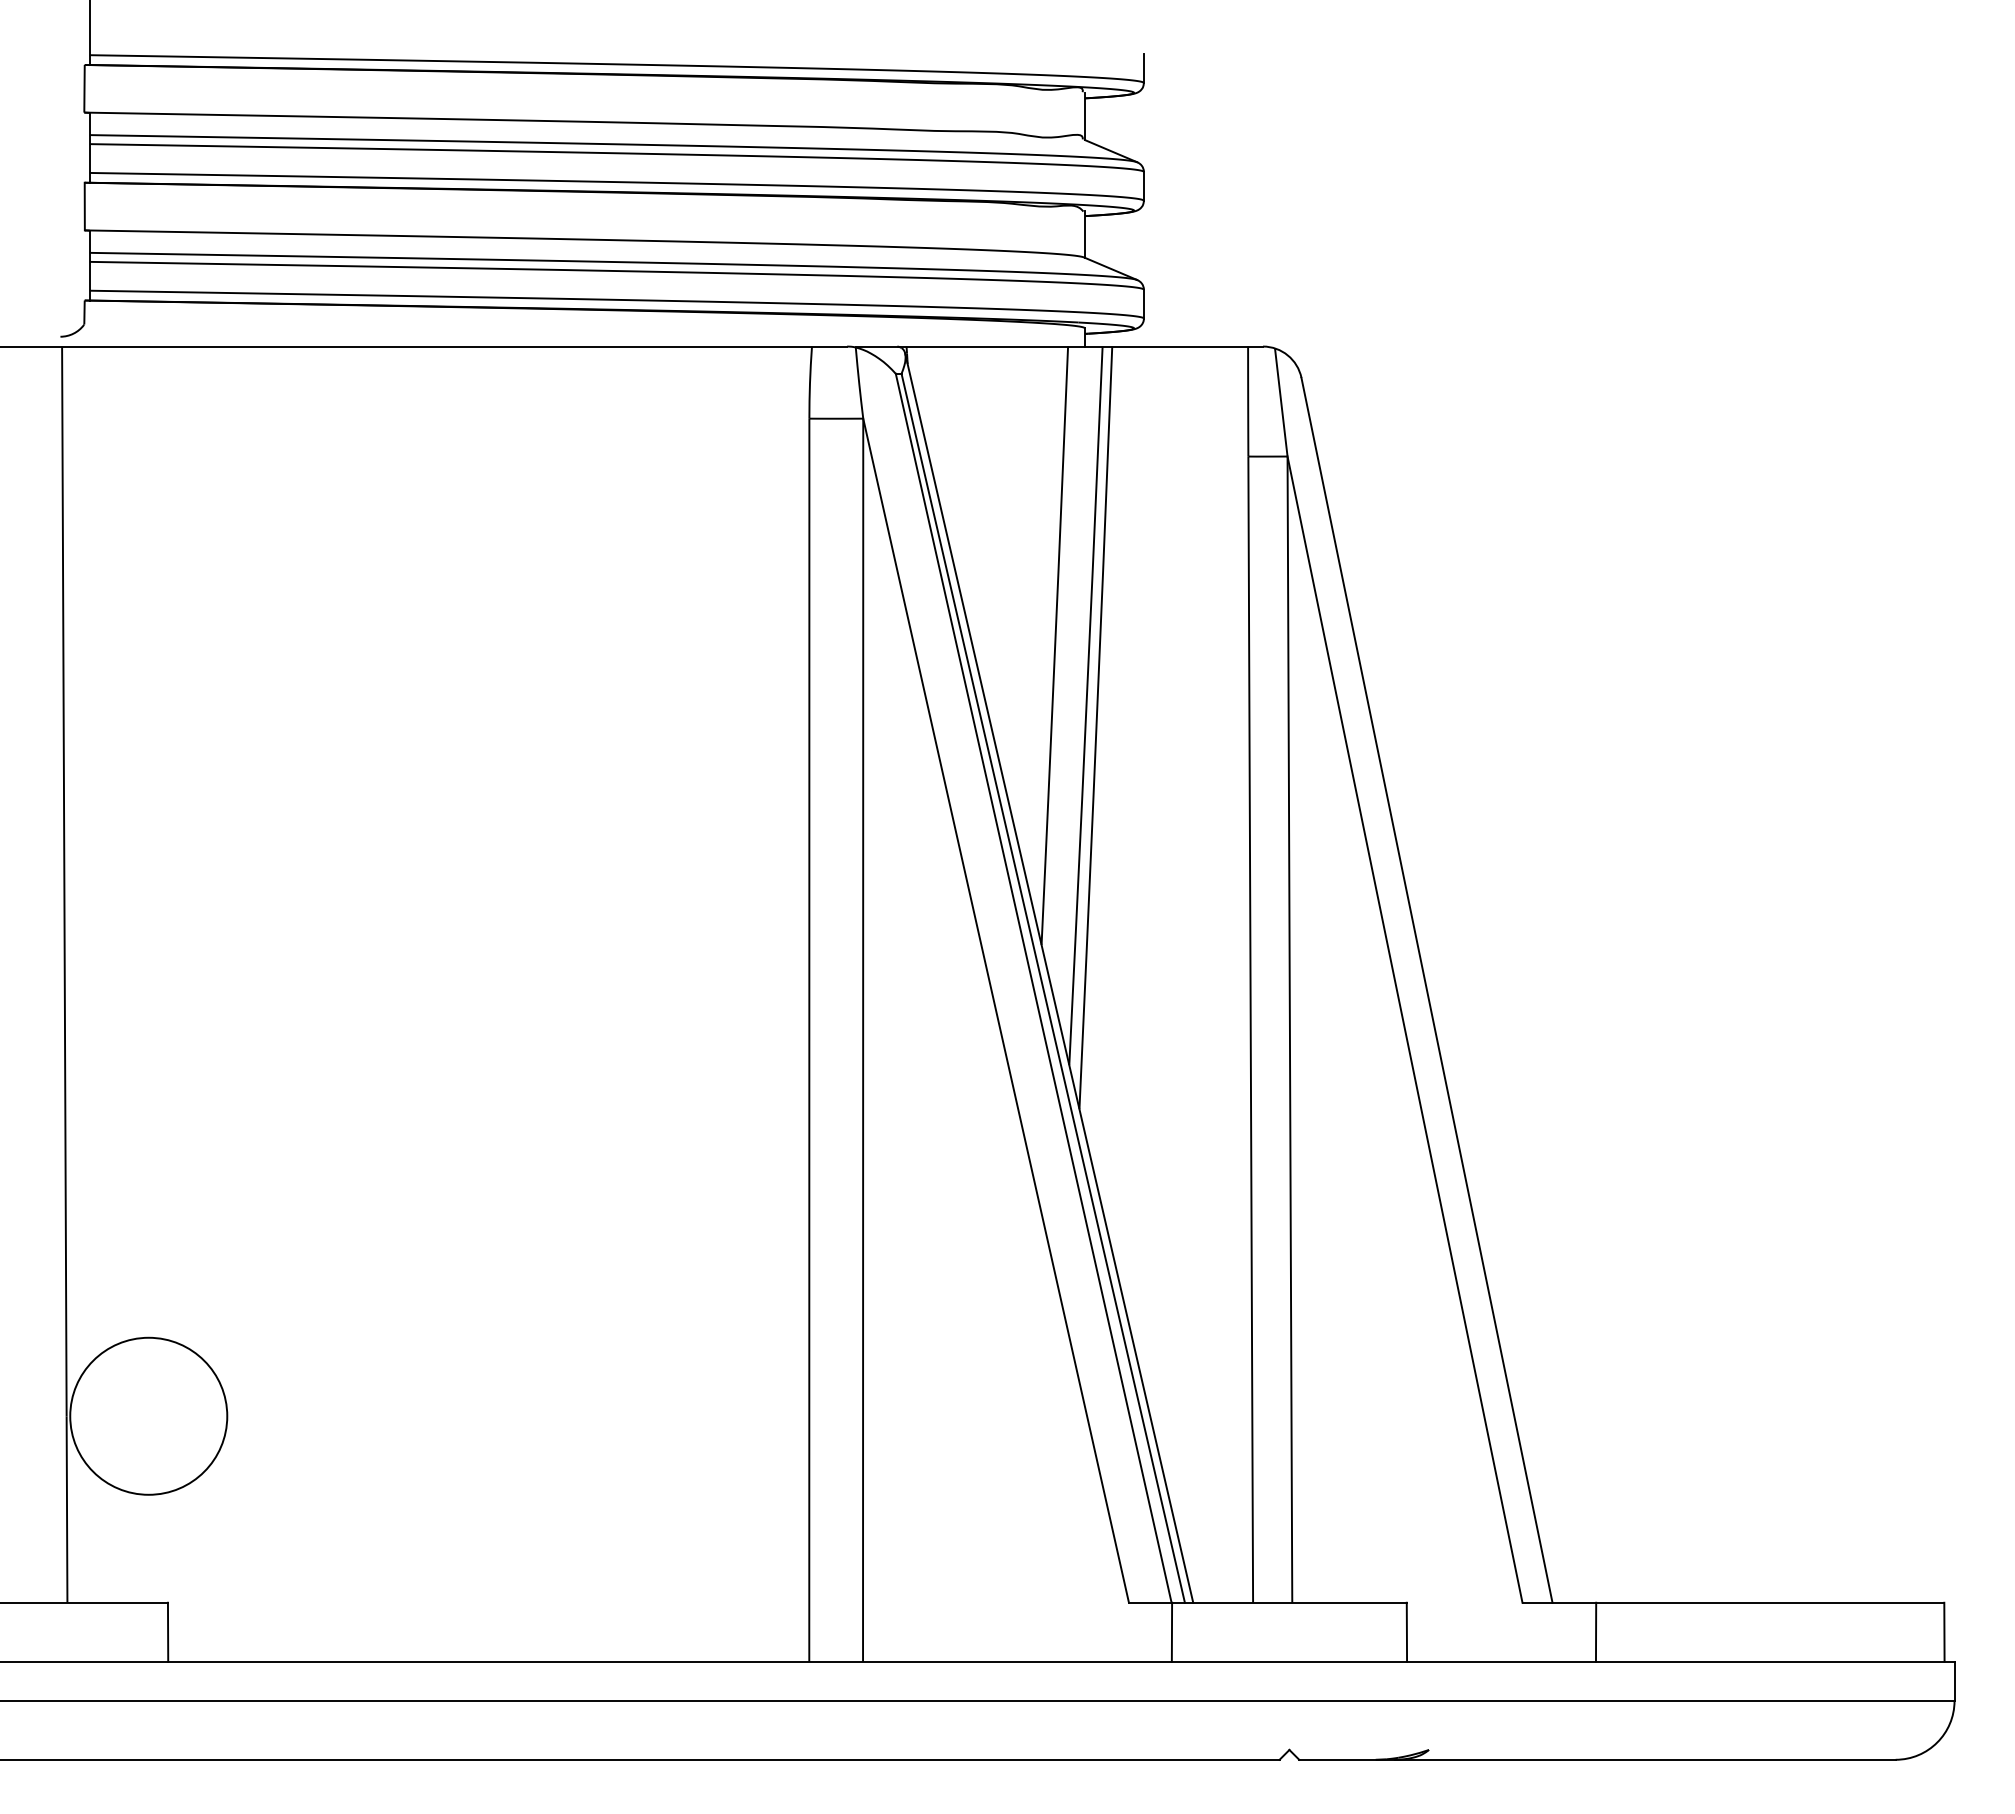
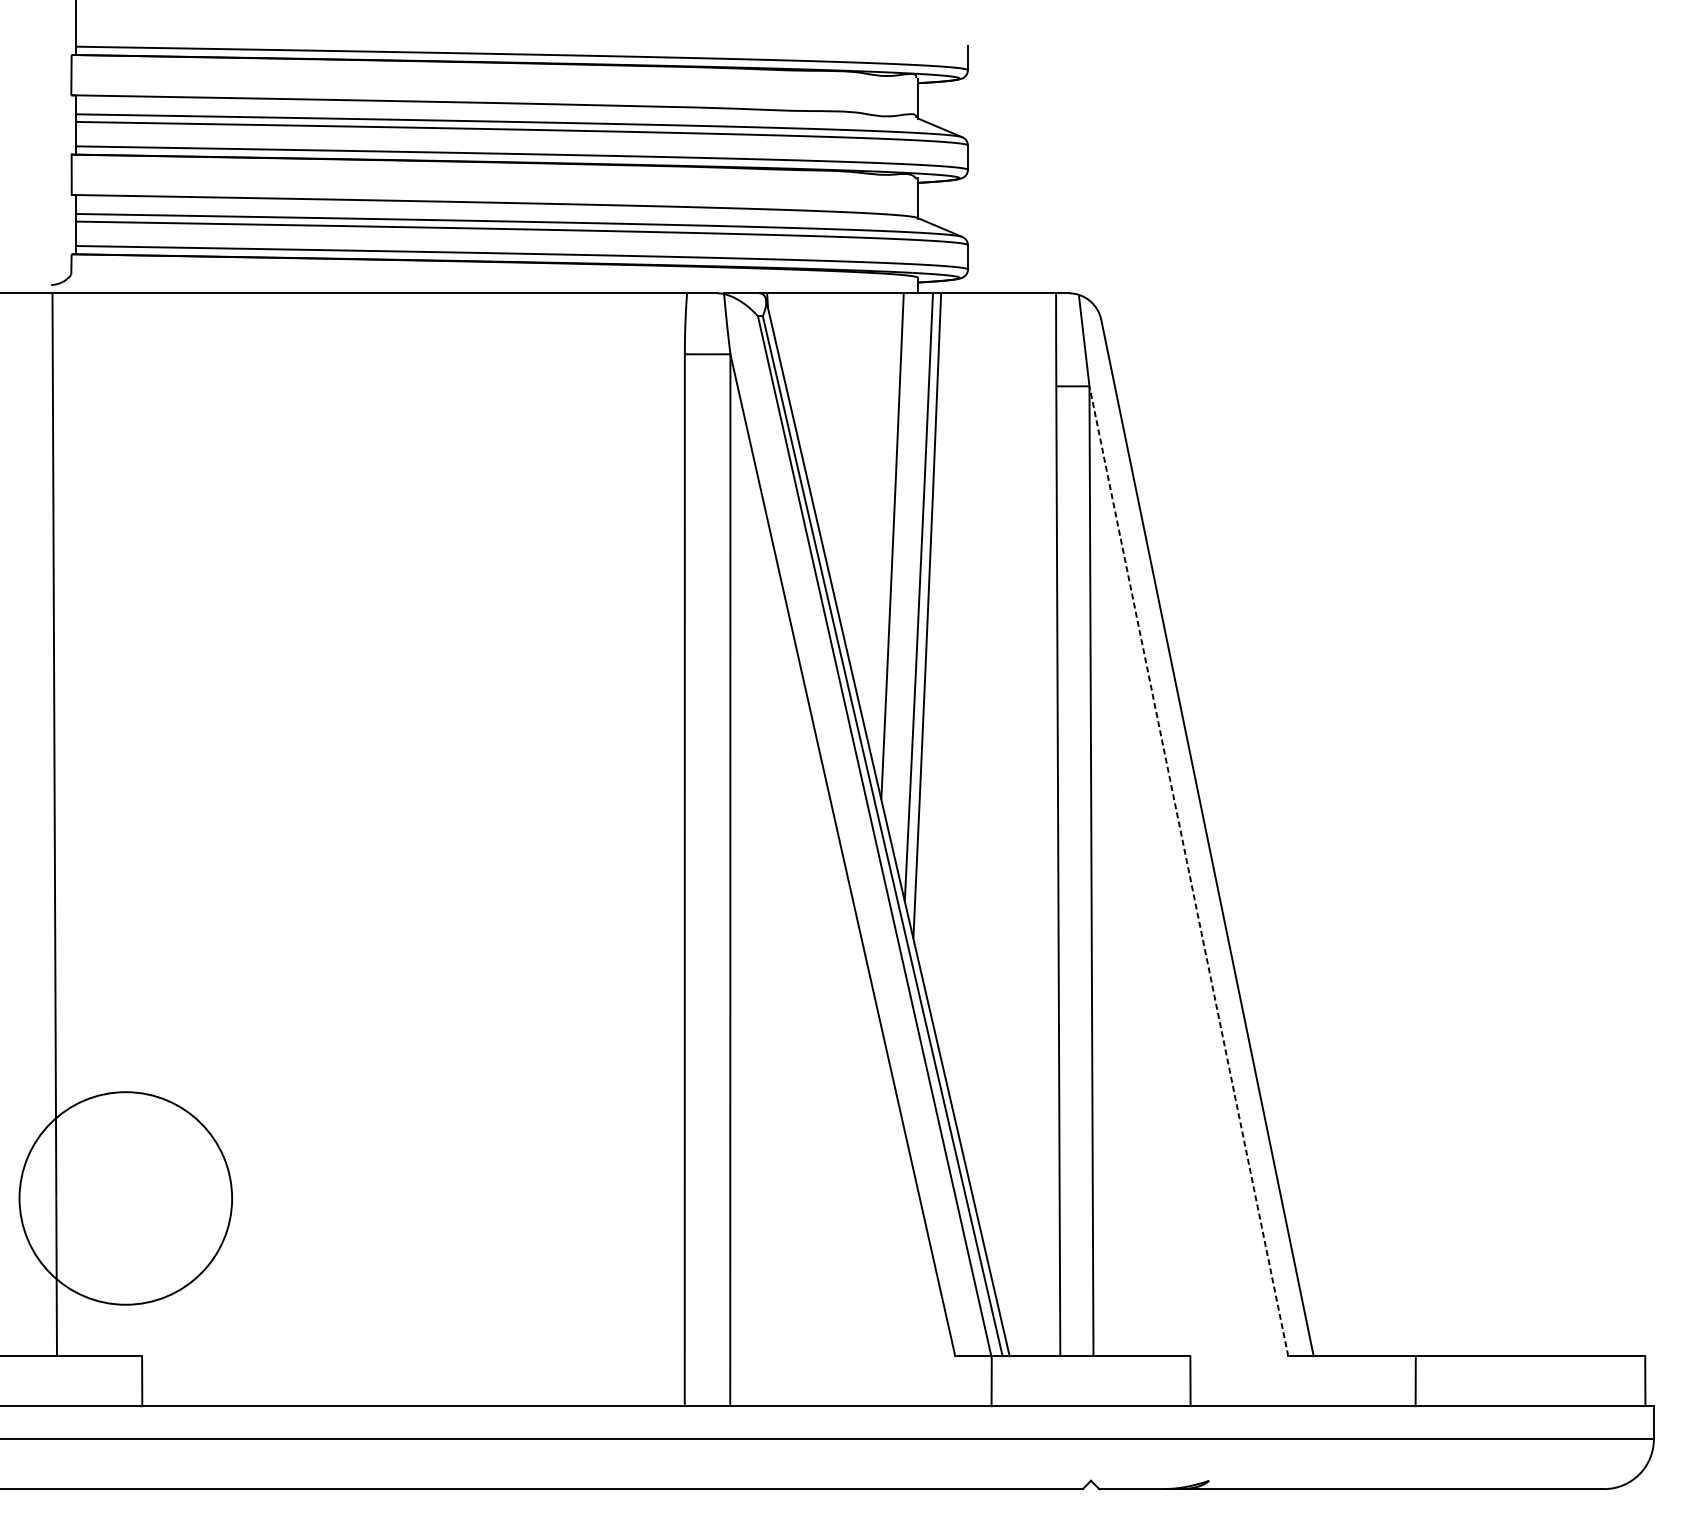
line: (1404, 1029) -> (1188, 871), solid -> dashed
circle: (148, 1415) -> (125, 1197), size x1.6
line: (1595, 1631) -> (1415, 1380), moved

